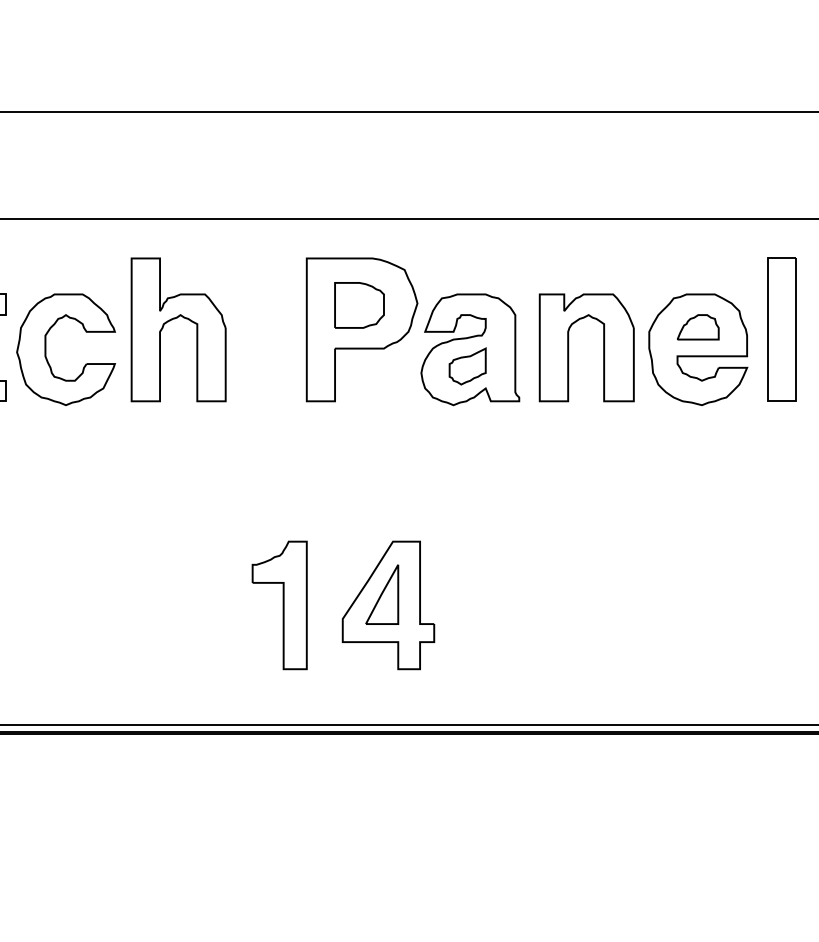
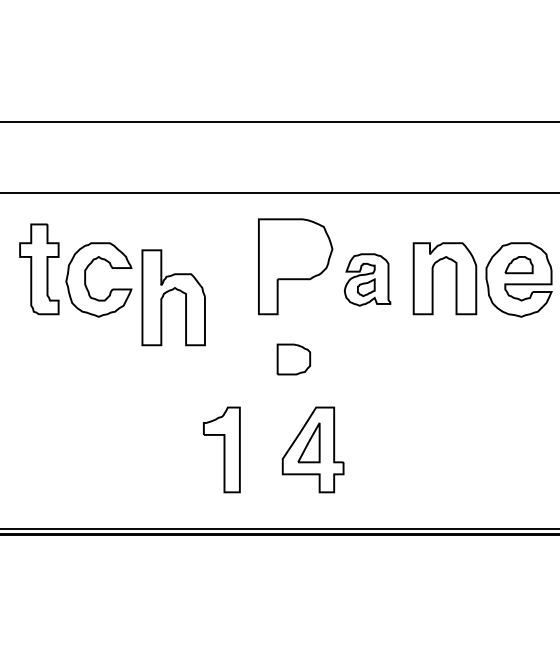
part: (358, 305) -> (293, 359), moved
part: (173, 320) -> (170, 291), moved
part: (470, 349) -> (367, 279), size x0.7
part: (279, 604) -> (221, 449), moved

